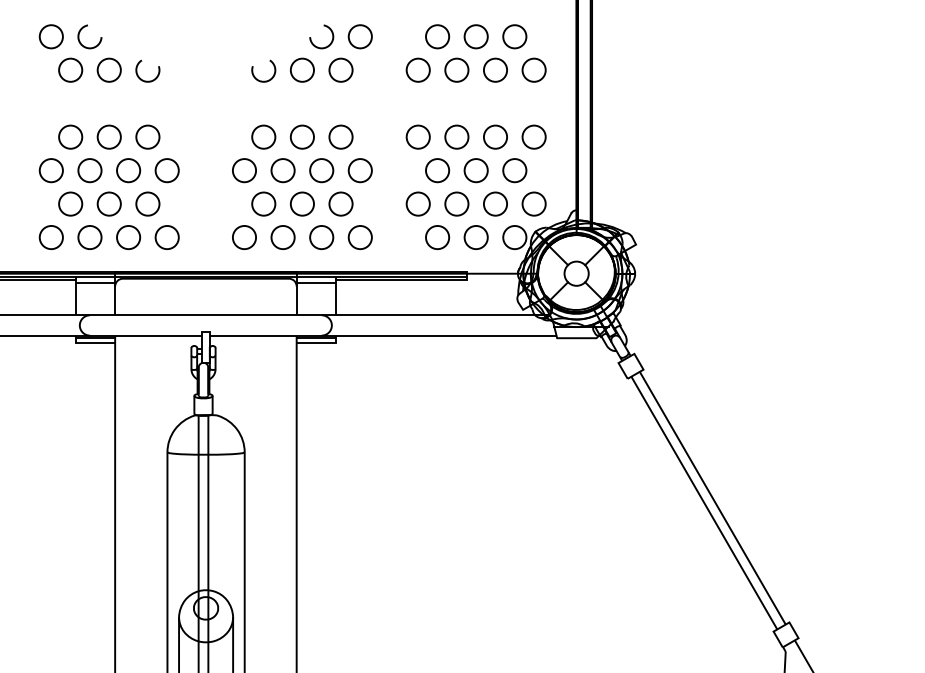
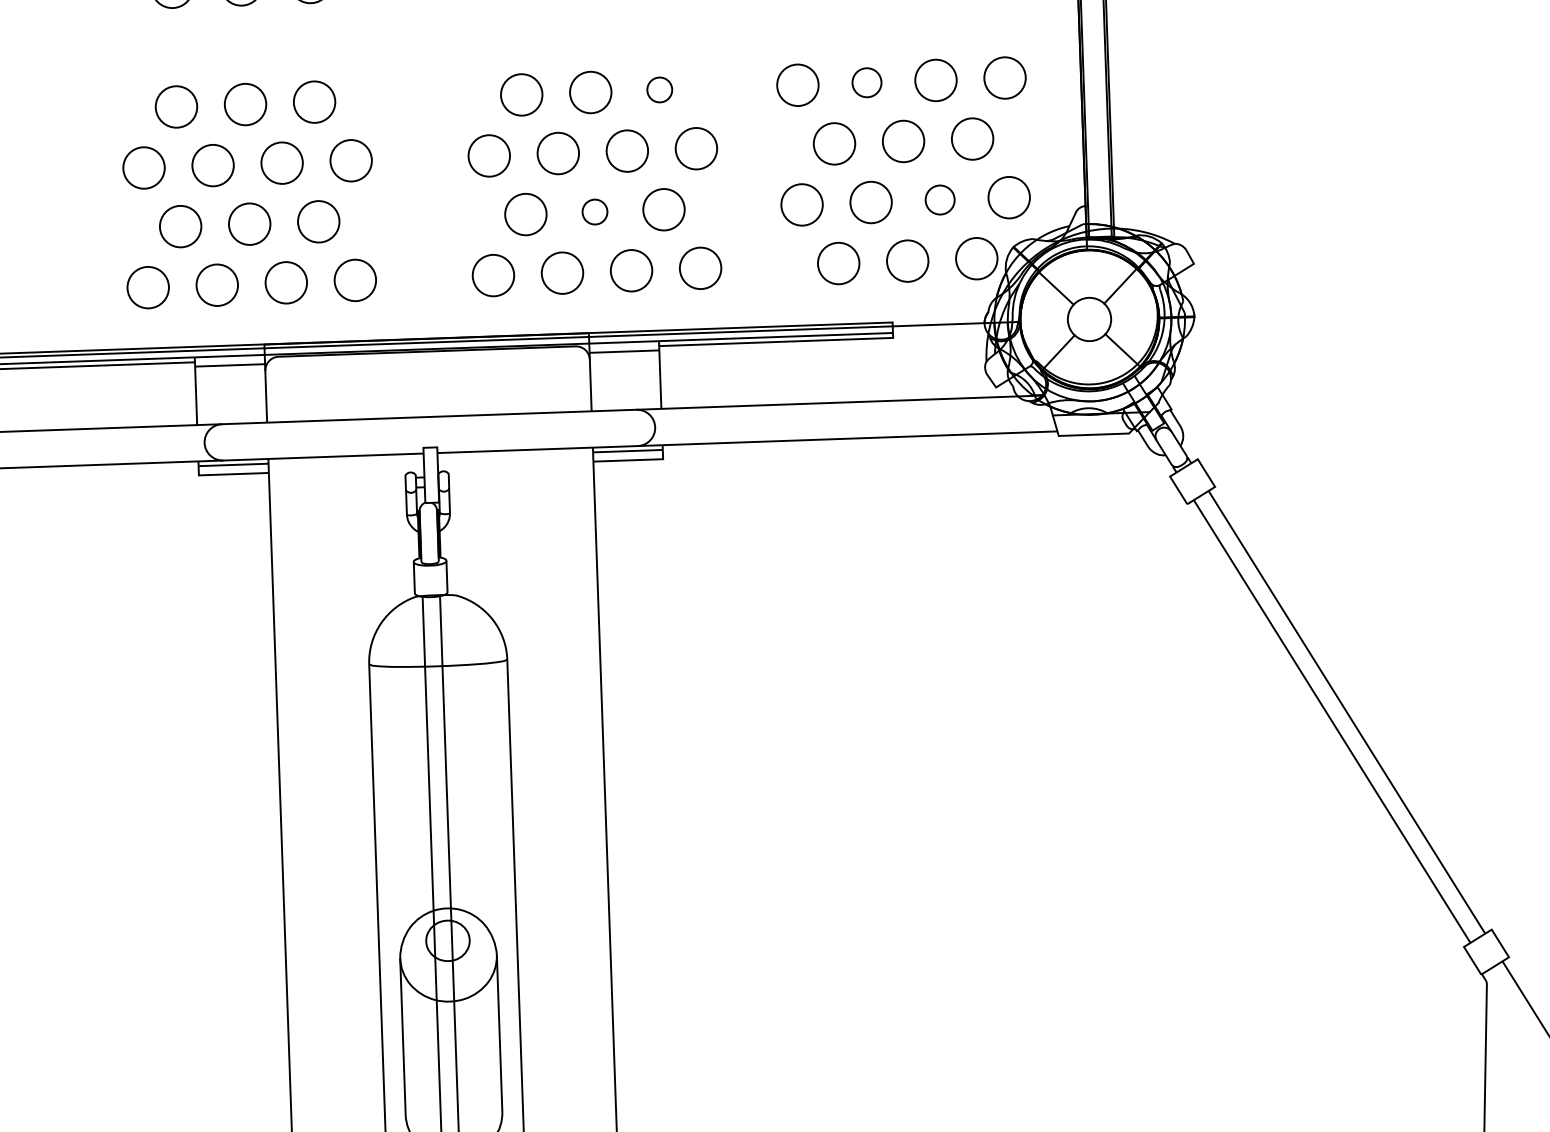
circle: (340, 136) -> (658, 88), size x0.6
circle: (456, 136) -> (866, 81), size x0.7
circle: (302, 203) -> (595, 211), size x0.6
circle: (495, 203) -> (940, 199), size x0.7

